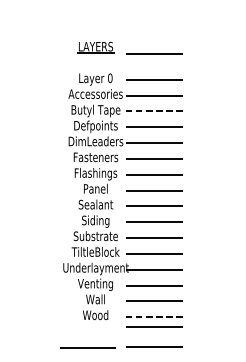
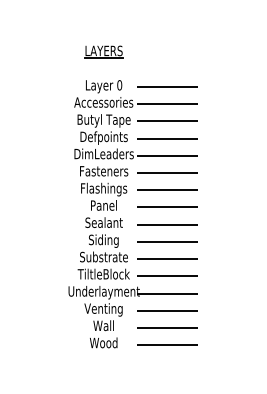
line: (154, 53) -> (167, 58), removed
line: (154, 111) -> (167, 121), dashed -> solid
line: (154, 317) -> (167, 345), dashed -> solid
line: (154, 325) -> (167, 354), removed
line: (154, 346) -> (167, 377), removed
line: (88, 347) -> (95, 378), removed

